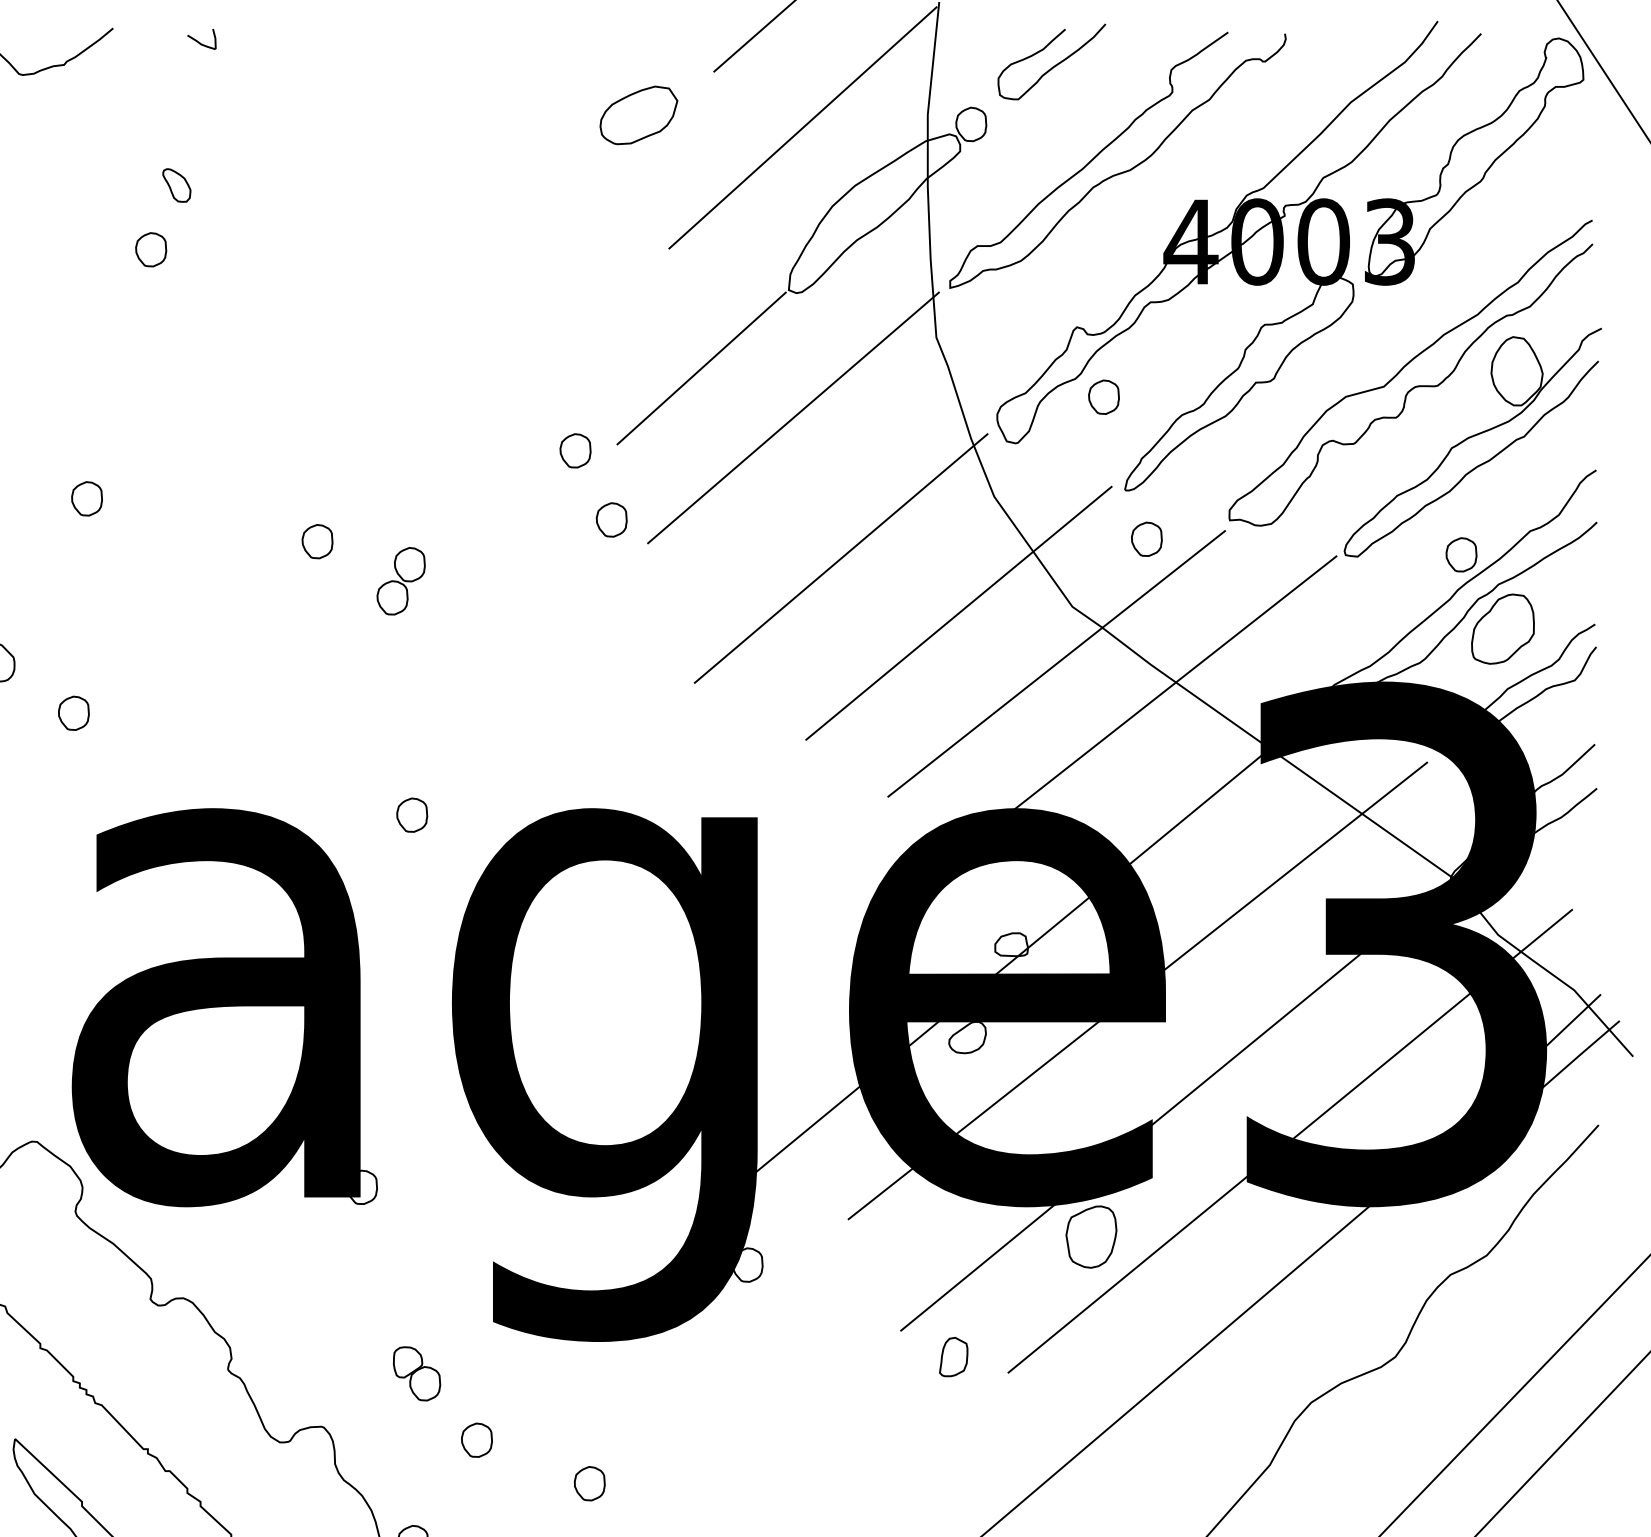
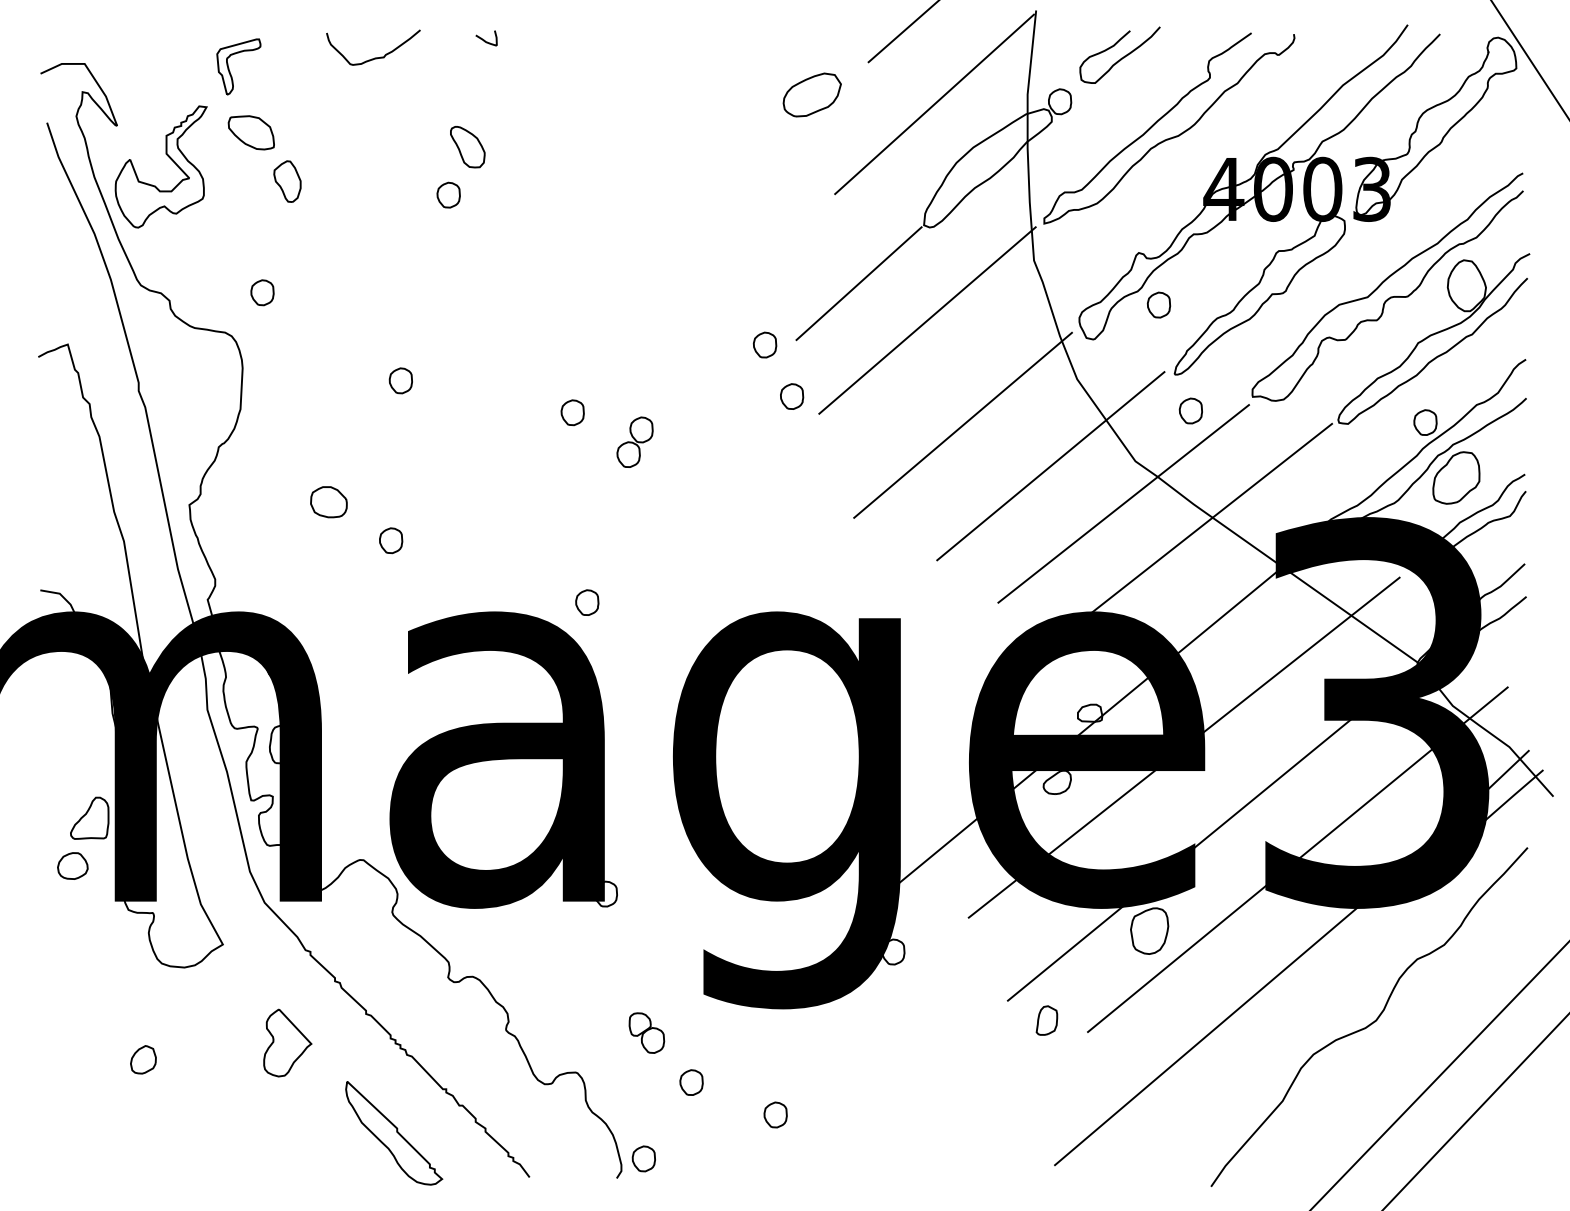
part: (176, 185) -> (467, 147), size x1.67
part: (412, 814) -> (587, 602), moved

